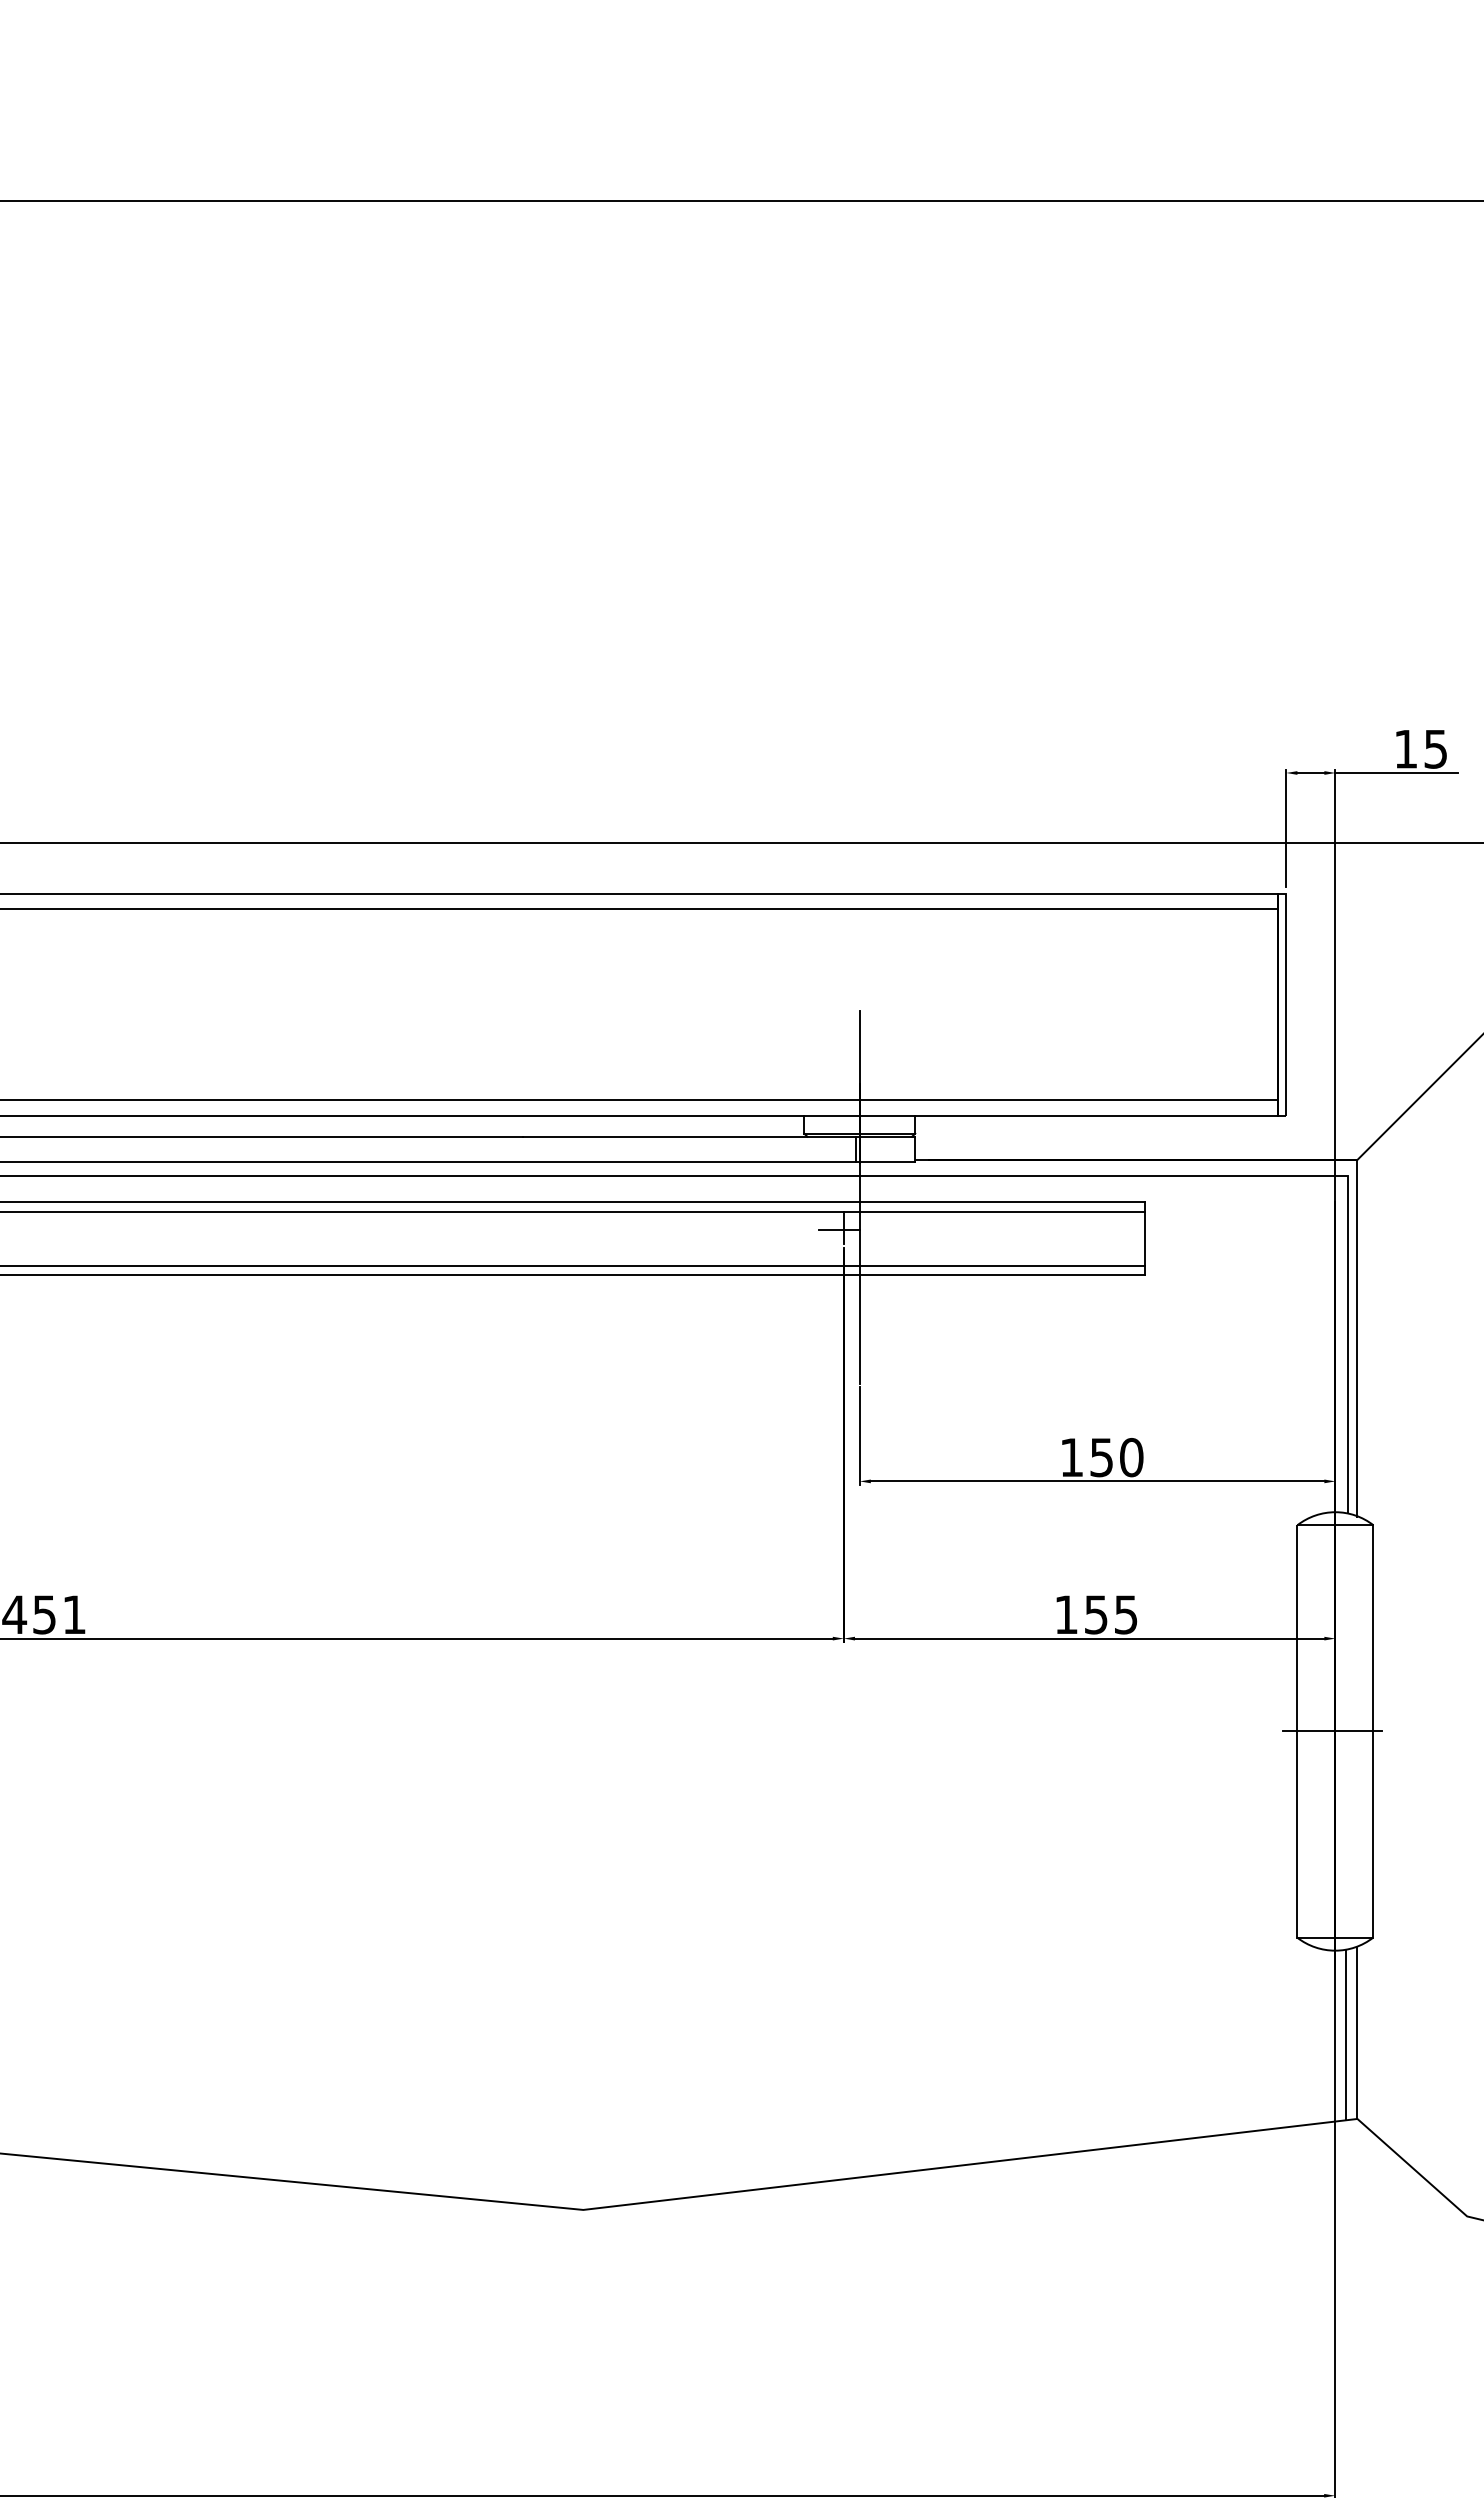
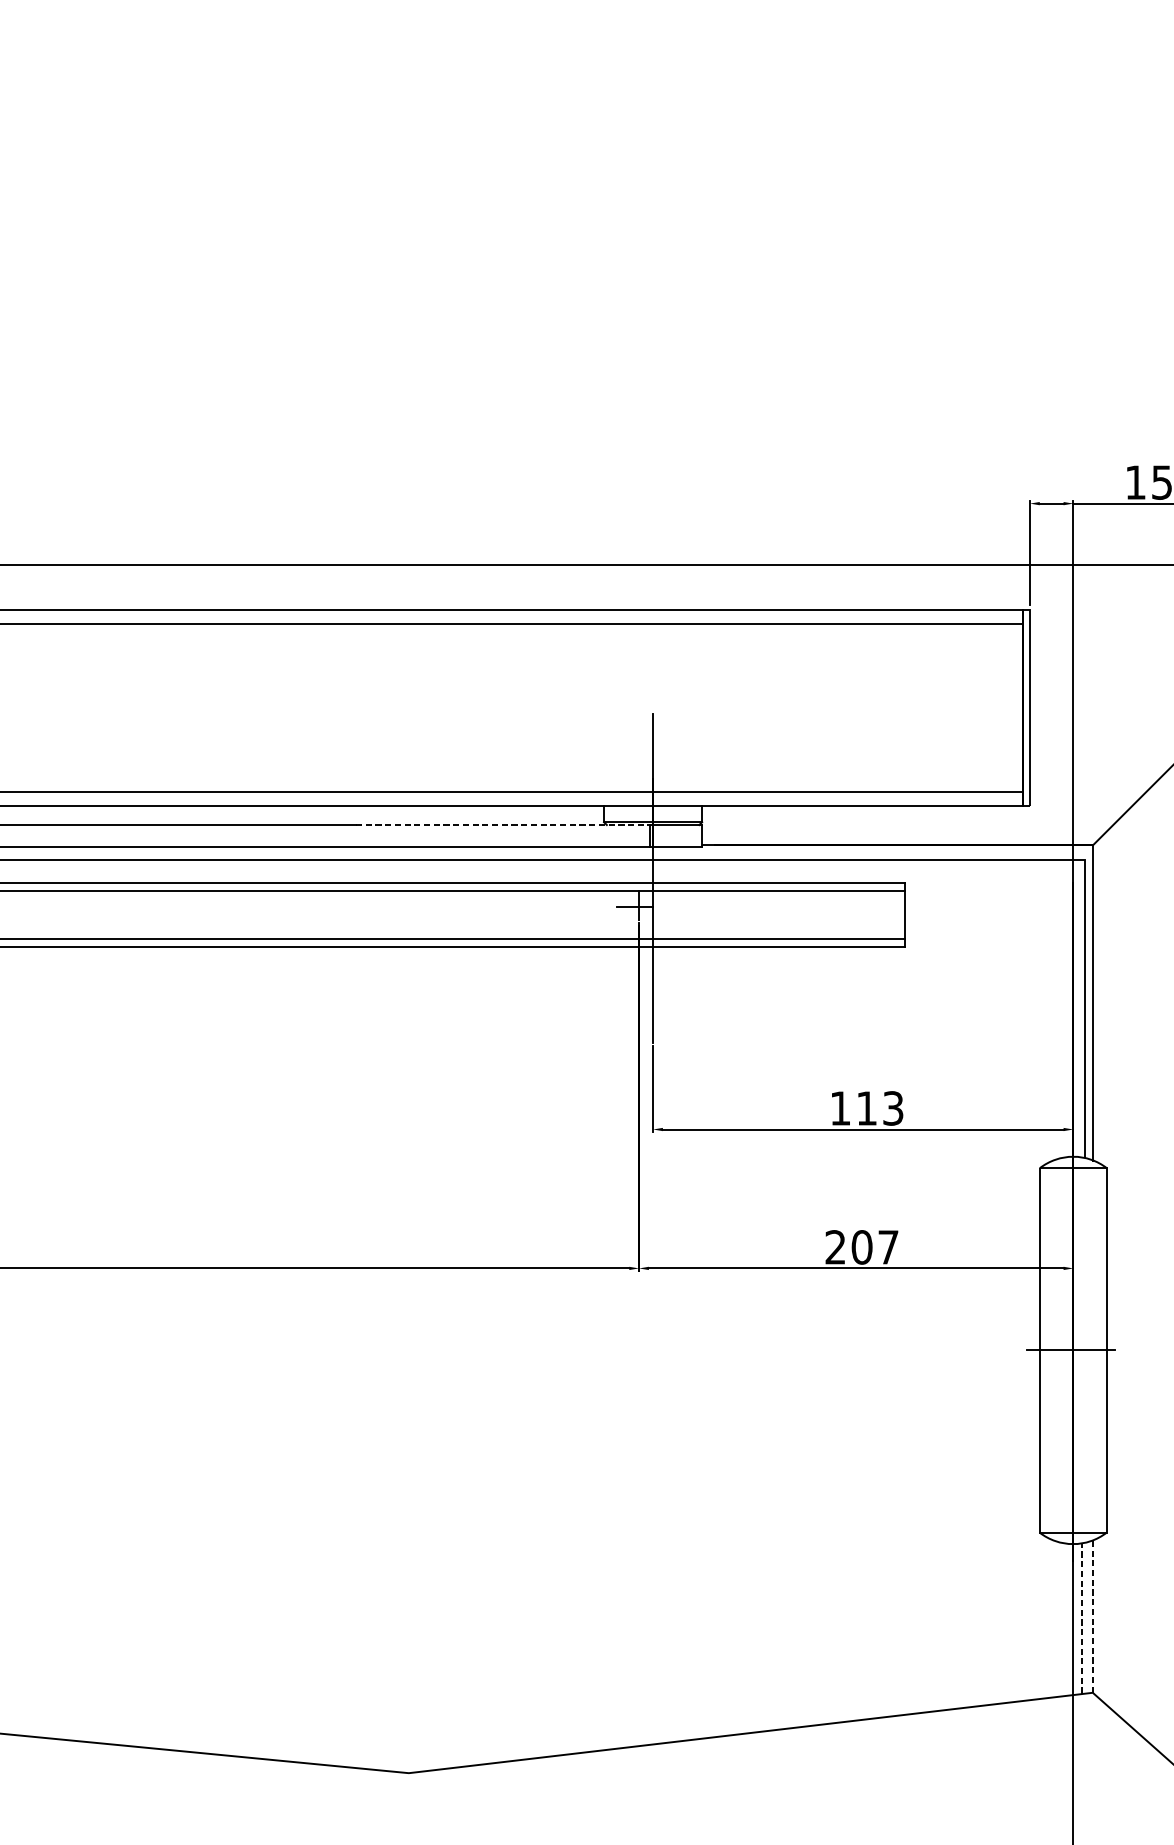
line: (690, 1136) -> (503, 824), solid -> dashed
text: (1116, 1457) -> (879, 1108), 150 -> 113
text: (1096, 1614) -> (862, 1247), 155 -> 207
line: (1357, 2032) -> (1092, 1616), solid -> dashed
line: (1345, 2034) -> (1082, 1618), solid -> dashed

